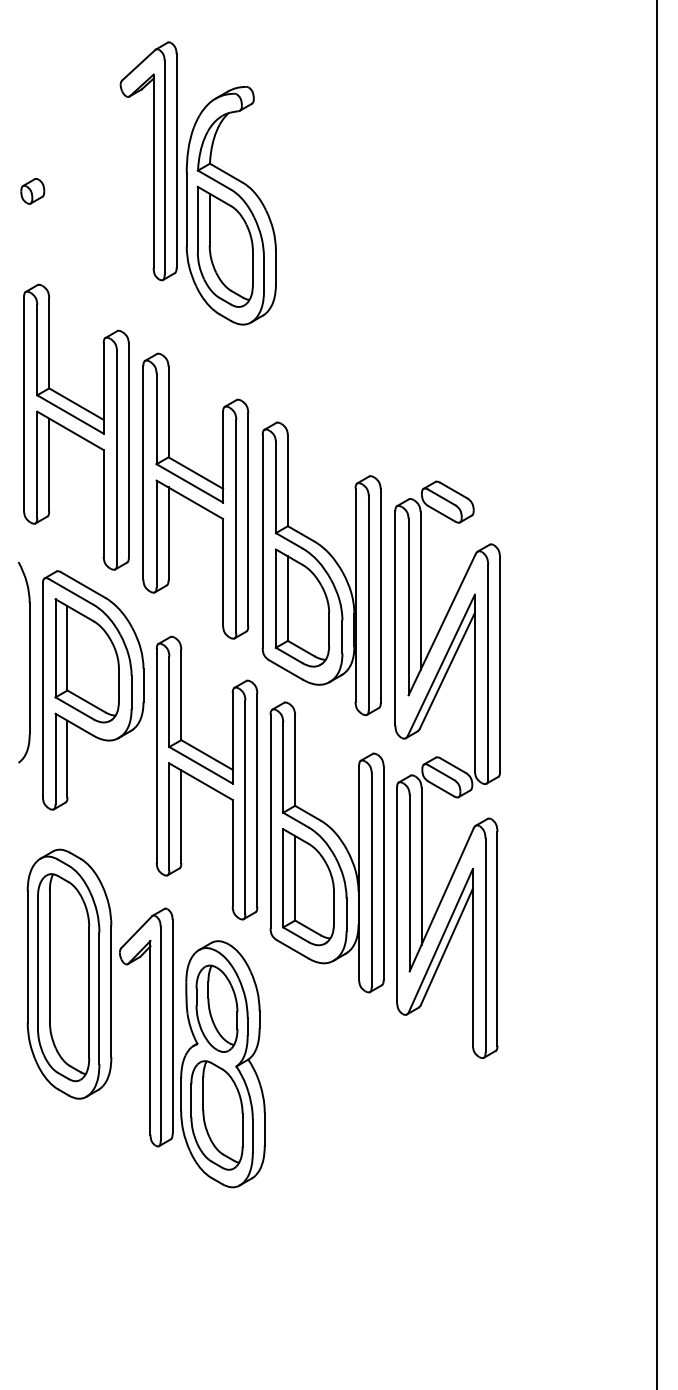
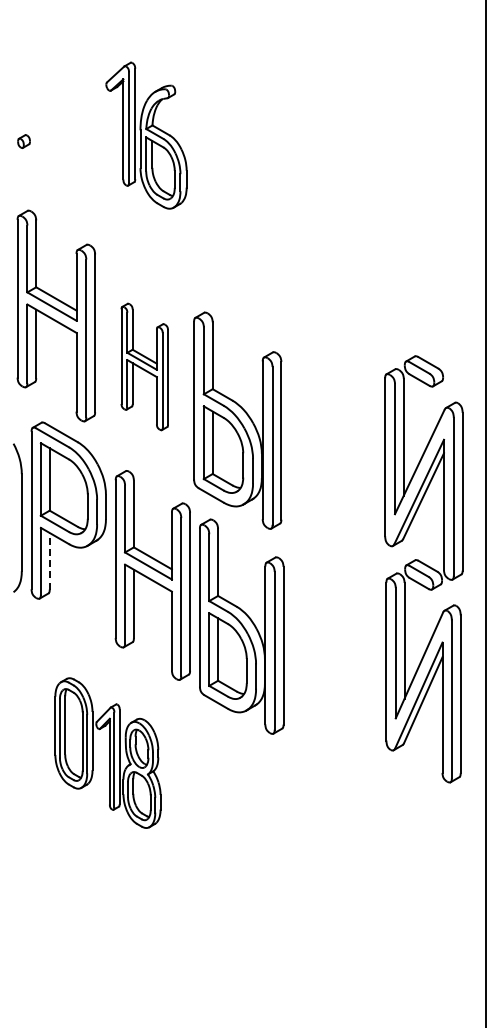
part: (198, 183) -> (146, 135), size x0.7
part: (32, 191) -> (23, 141), size x0.7
part: (195, 495) -> (144, 366), size x0.6
part: (23, 661) -> (17, 517), moved
line: (67, 757) -> (49, 560), solid -> dashed
part: (447, 770) -> (423, 569), moved
part: (145, 1017) -> (107, 752), size x0.6

